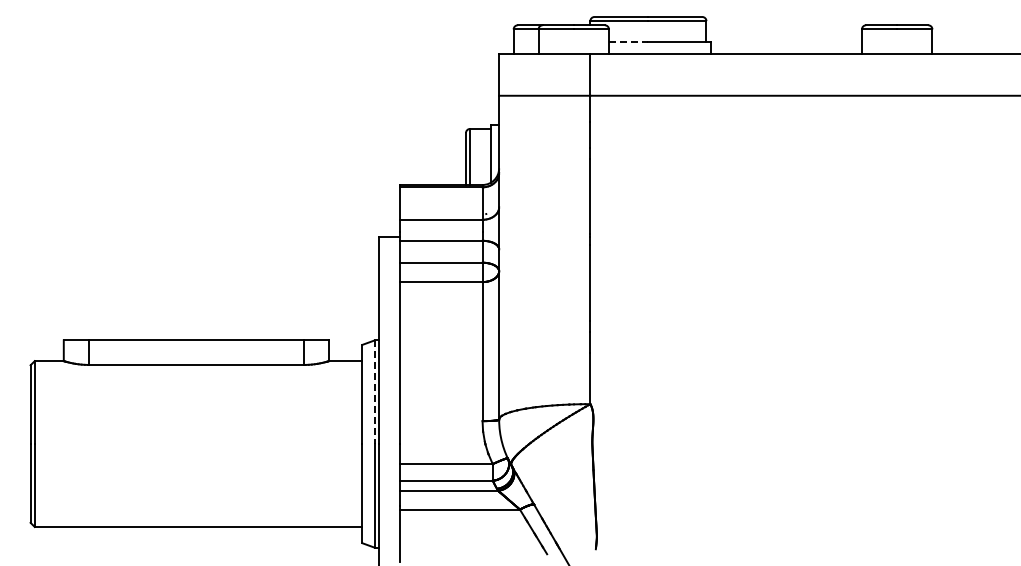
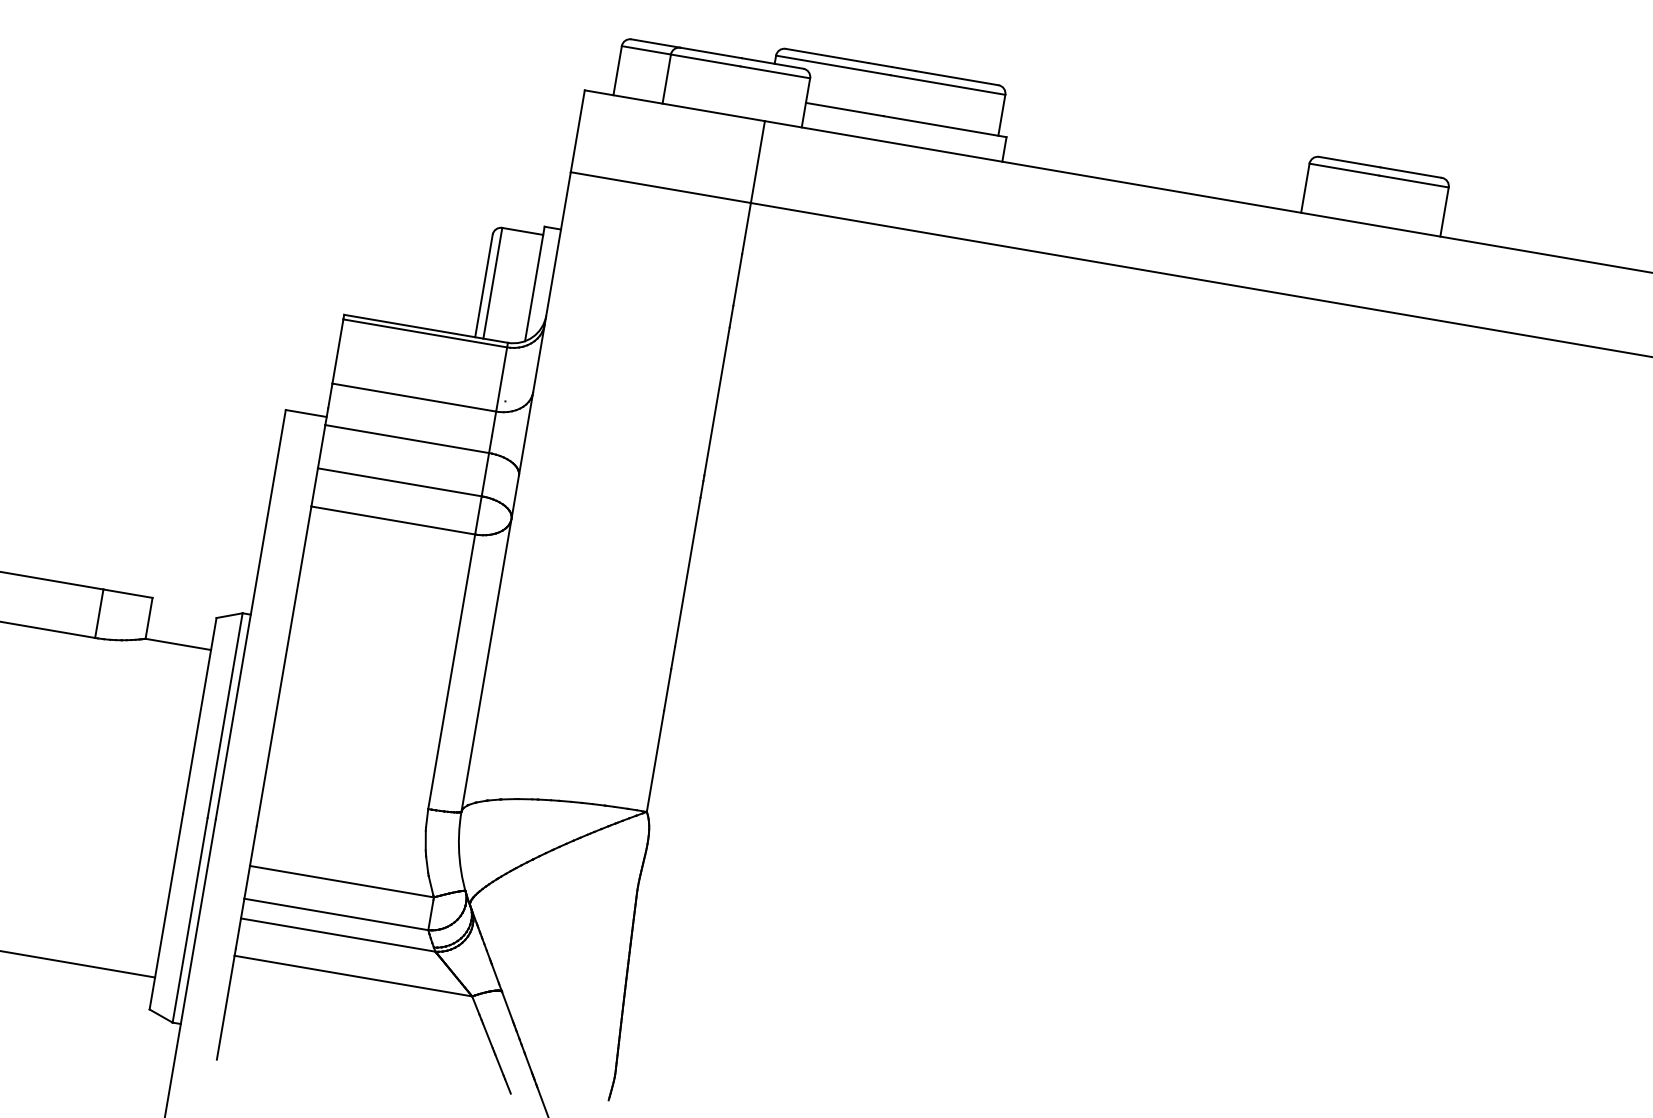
line: (628, 41) -> (844, 108), dashed -> solid
line: (374, 392) -> (224, 716), dashed -> solid

